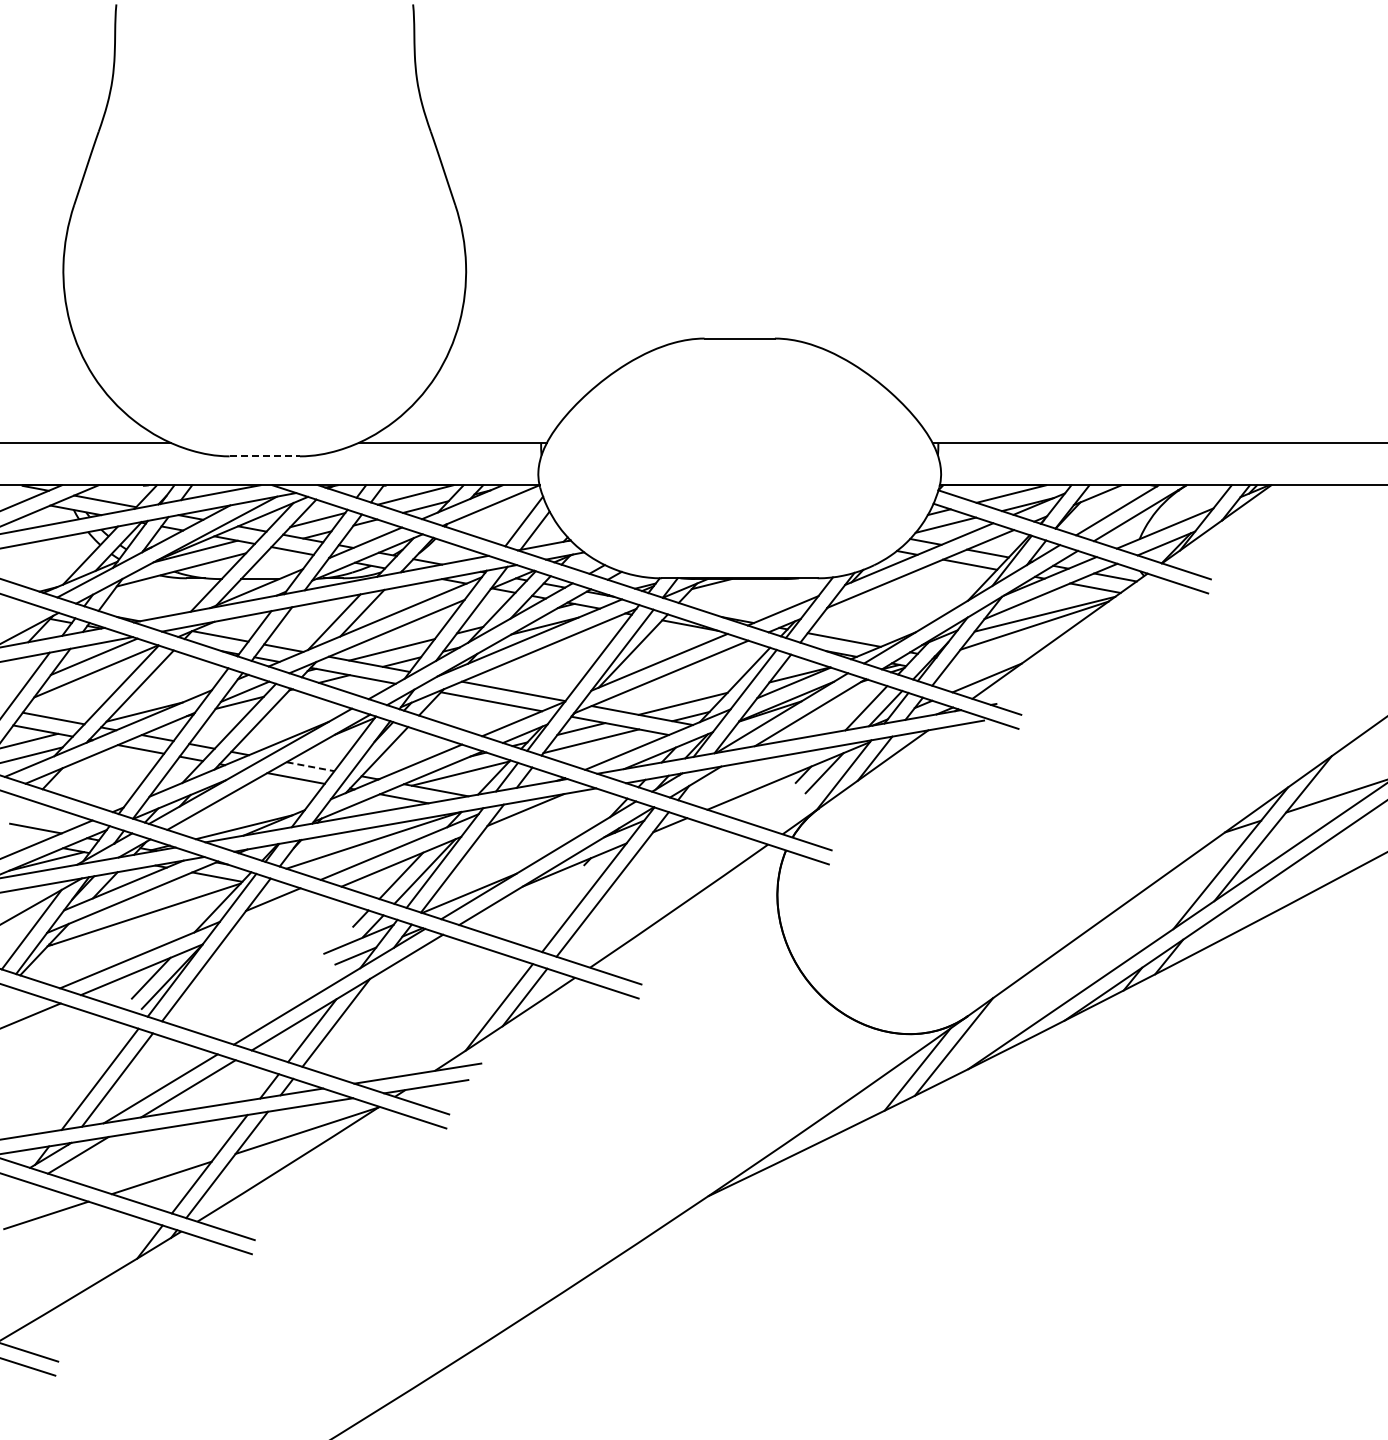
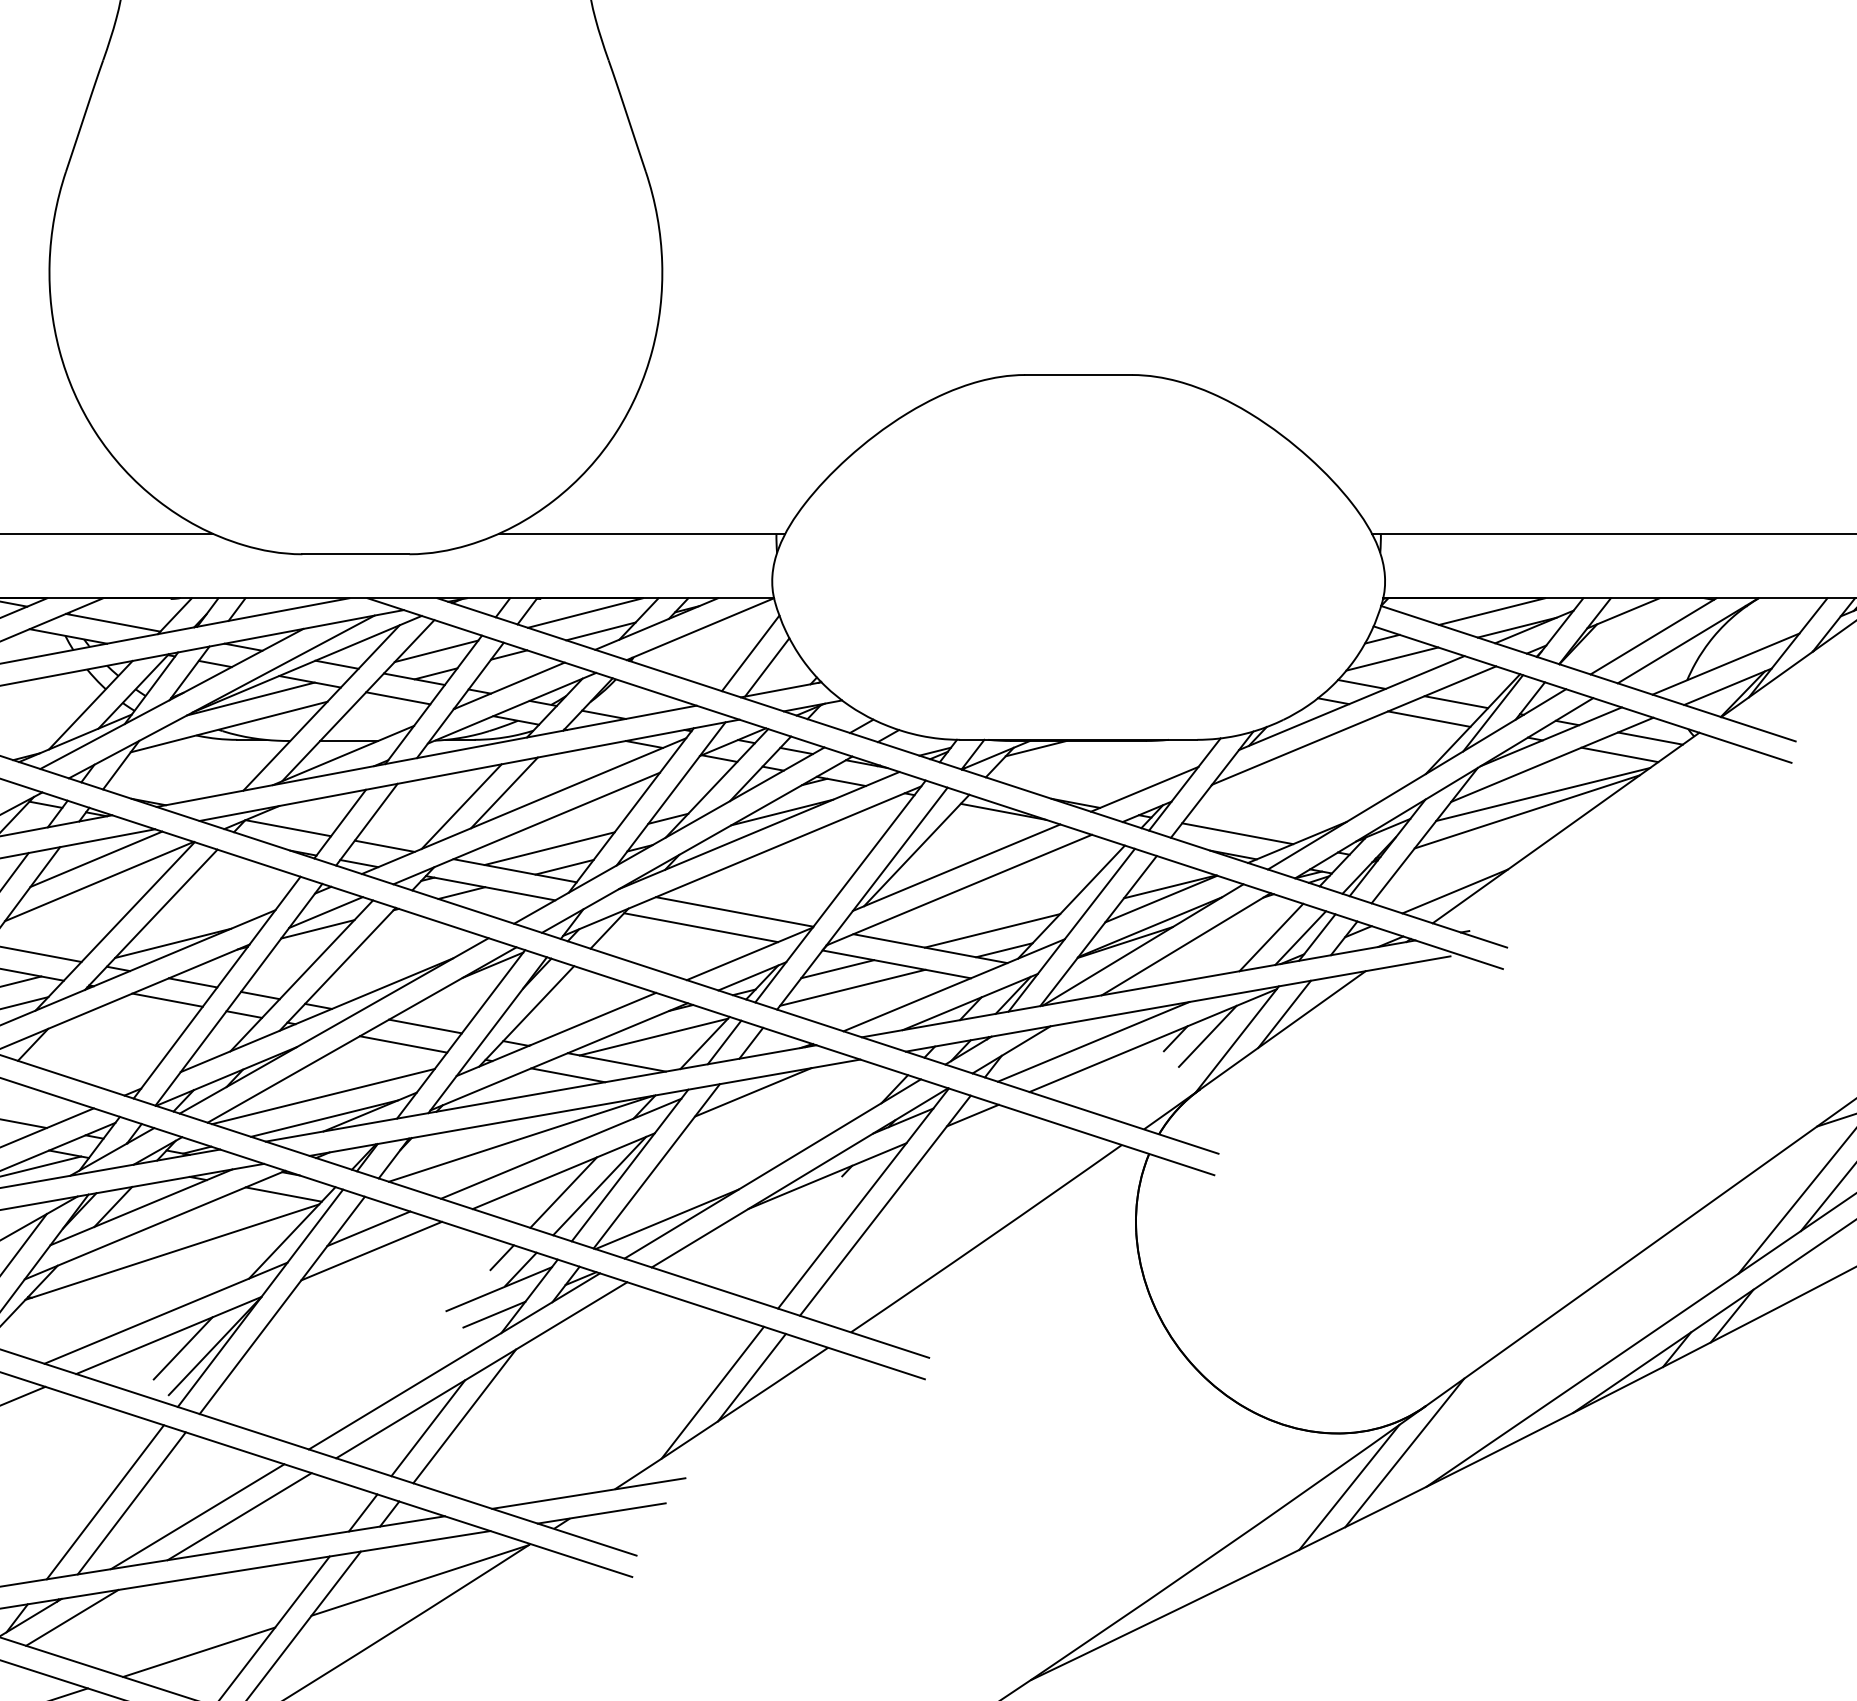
line: (265, 456) -> (357, 554), dashed -> solid
line: (310, 766) -> (425, 1026), dashed -> solid
line: (749, 776) -> (1093, 1041), added
line: (243, 812) -> (323, 1096), added
line: (274, 914) -> (370, 1251), added

